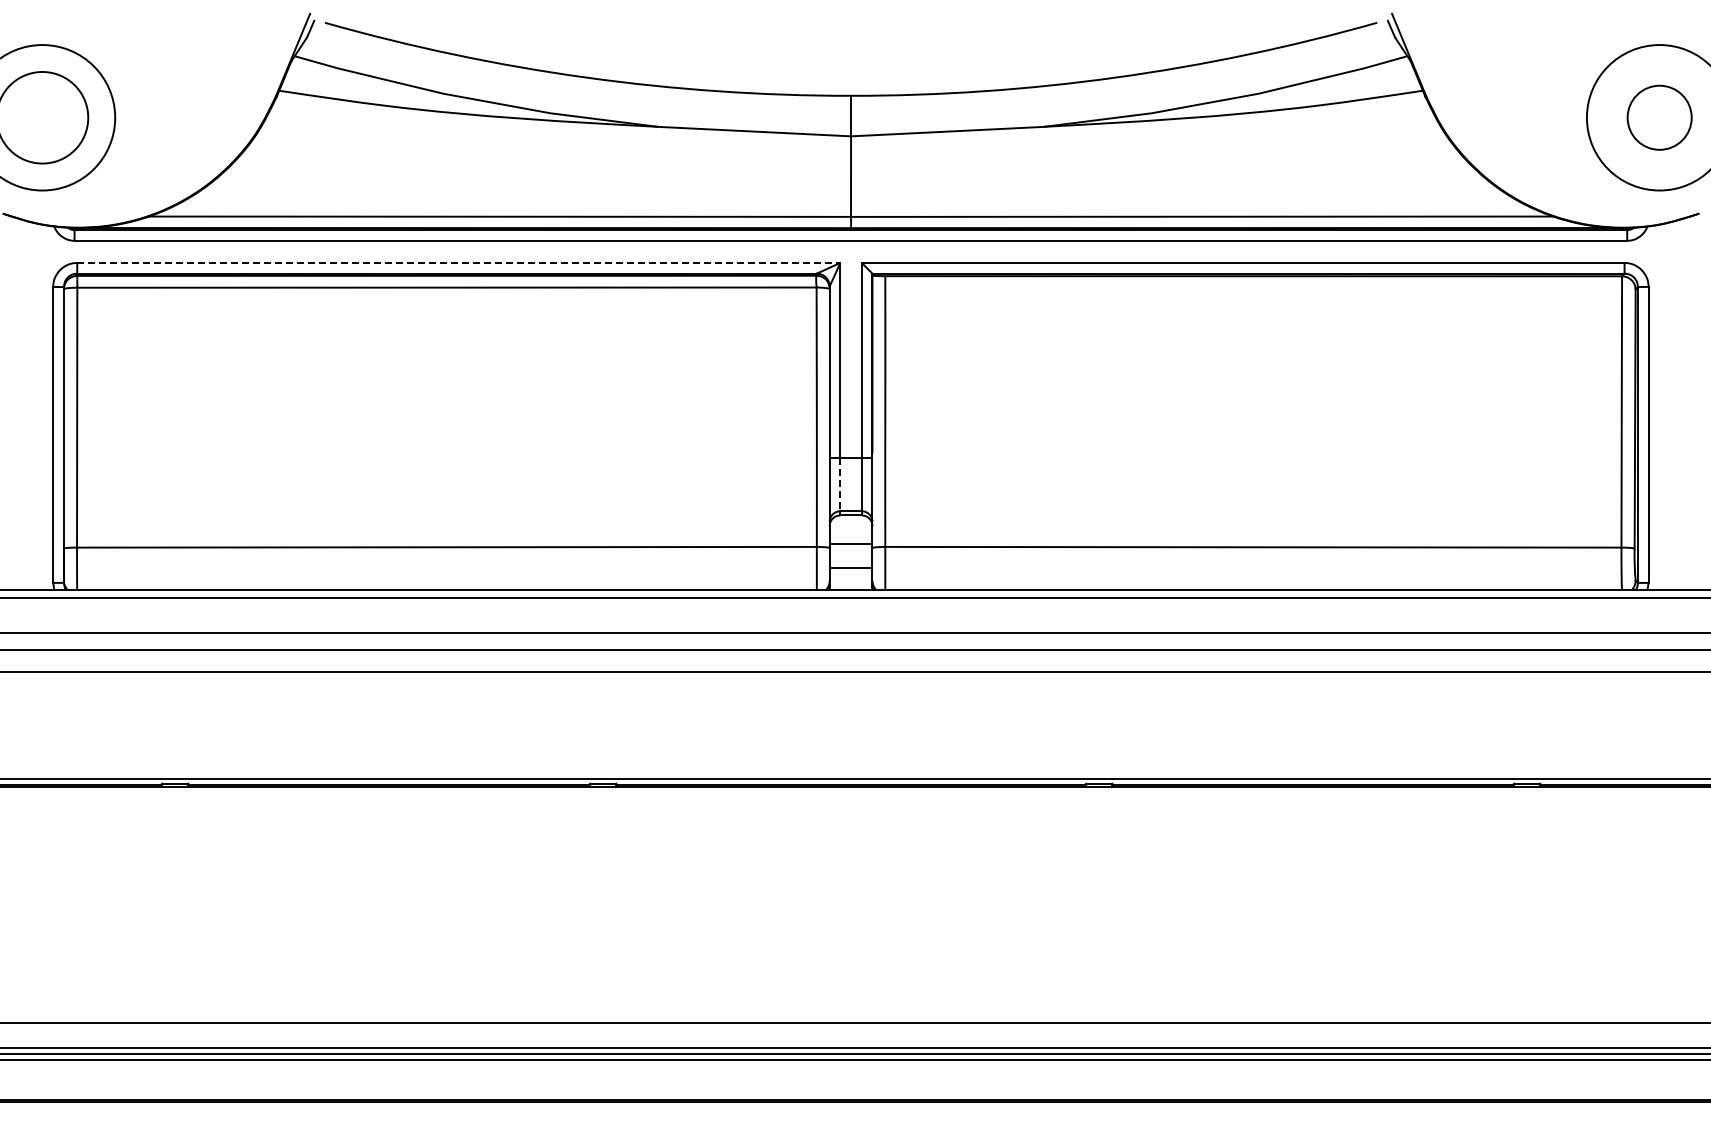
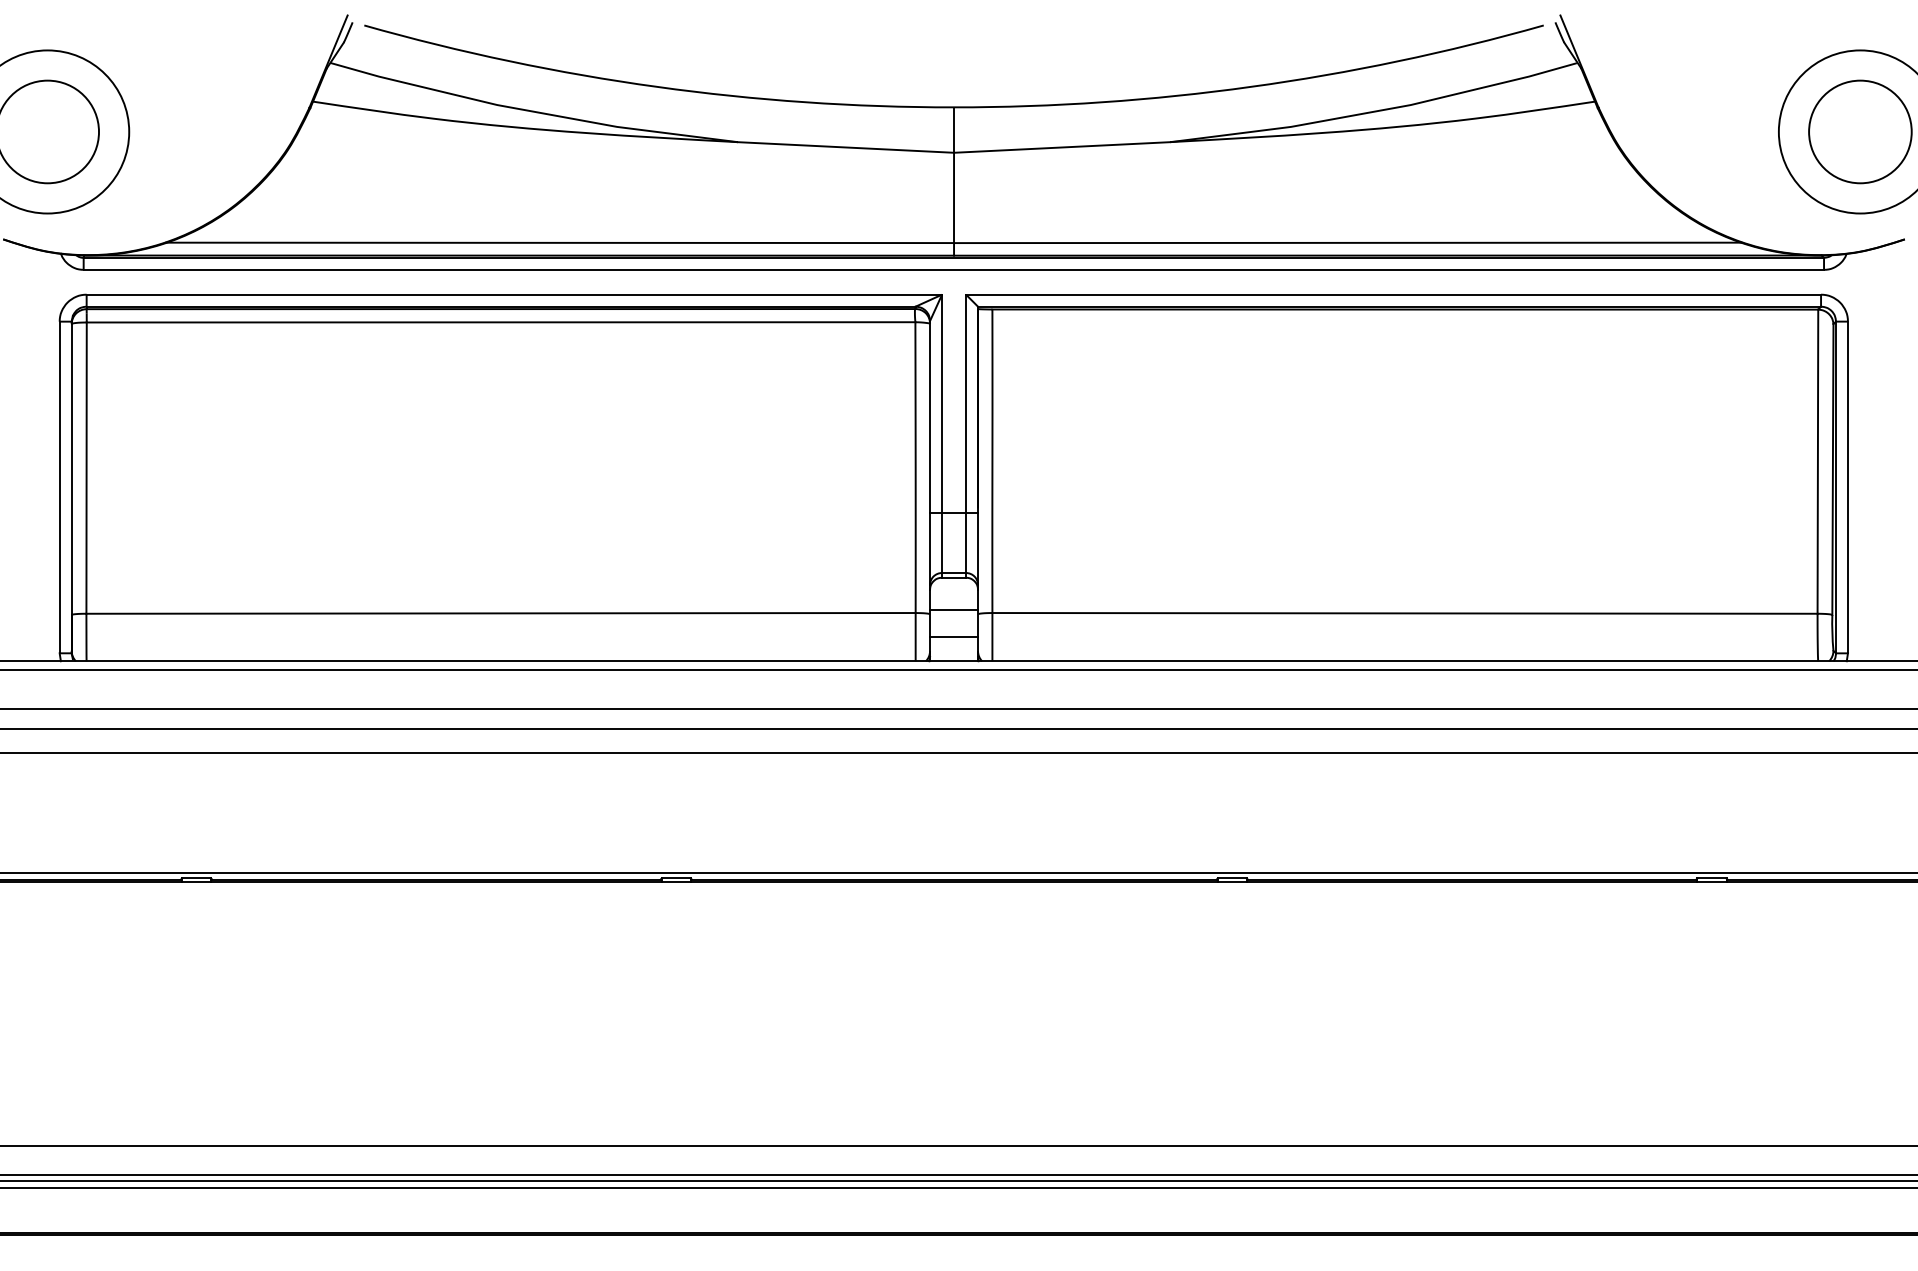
circle: (1659, 117) -> (1860, 131), size x1.43
line: (458, 262) -> (514, 294), dashed -> solid
line: (840, 484) -> (942, 543), dashed -> solid

